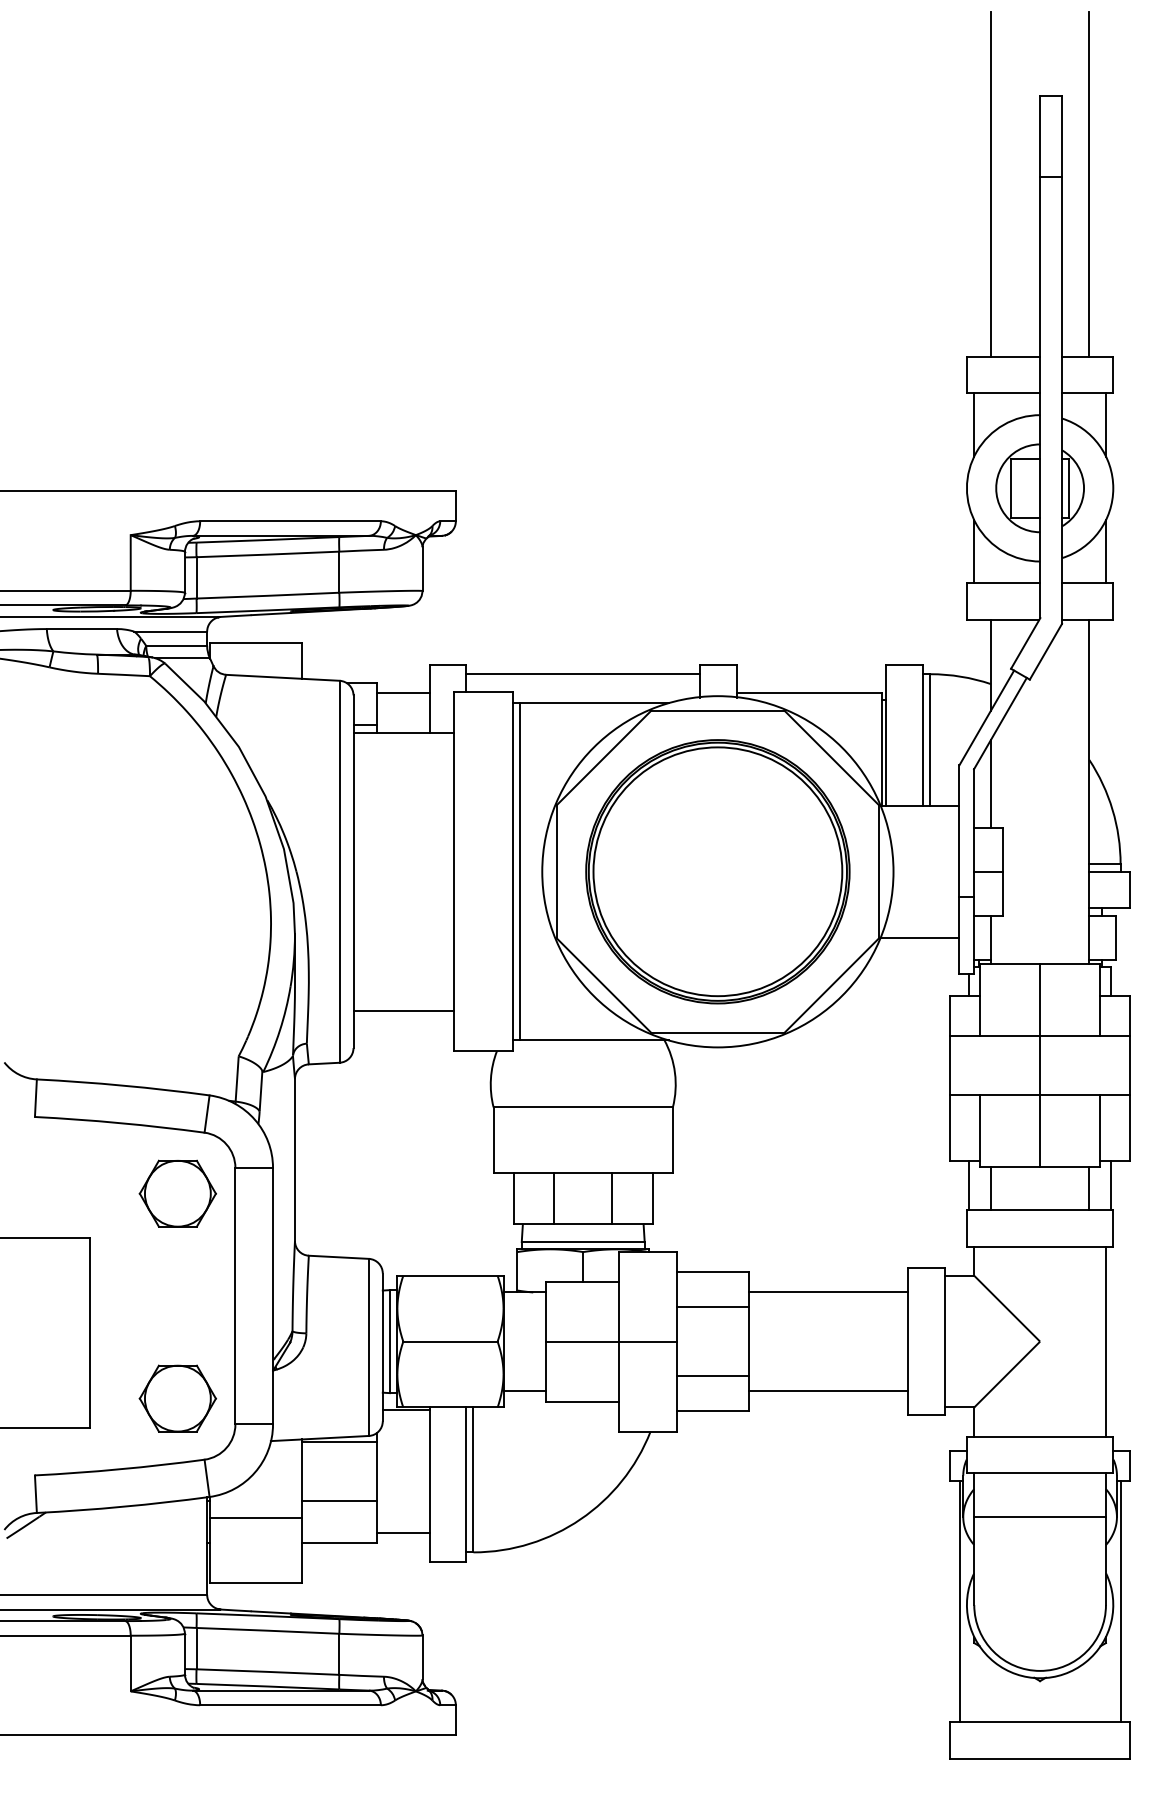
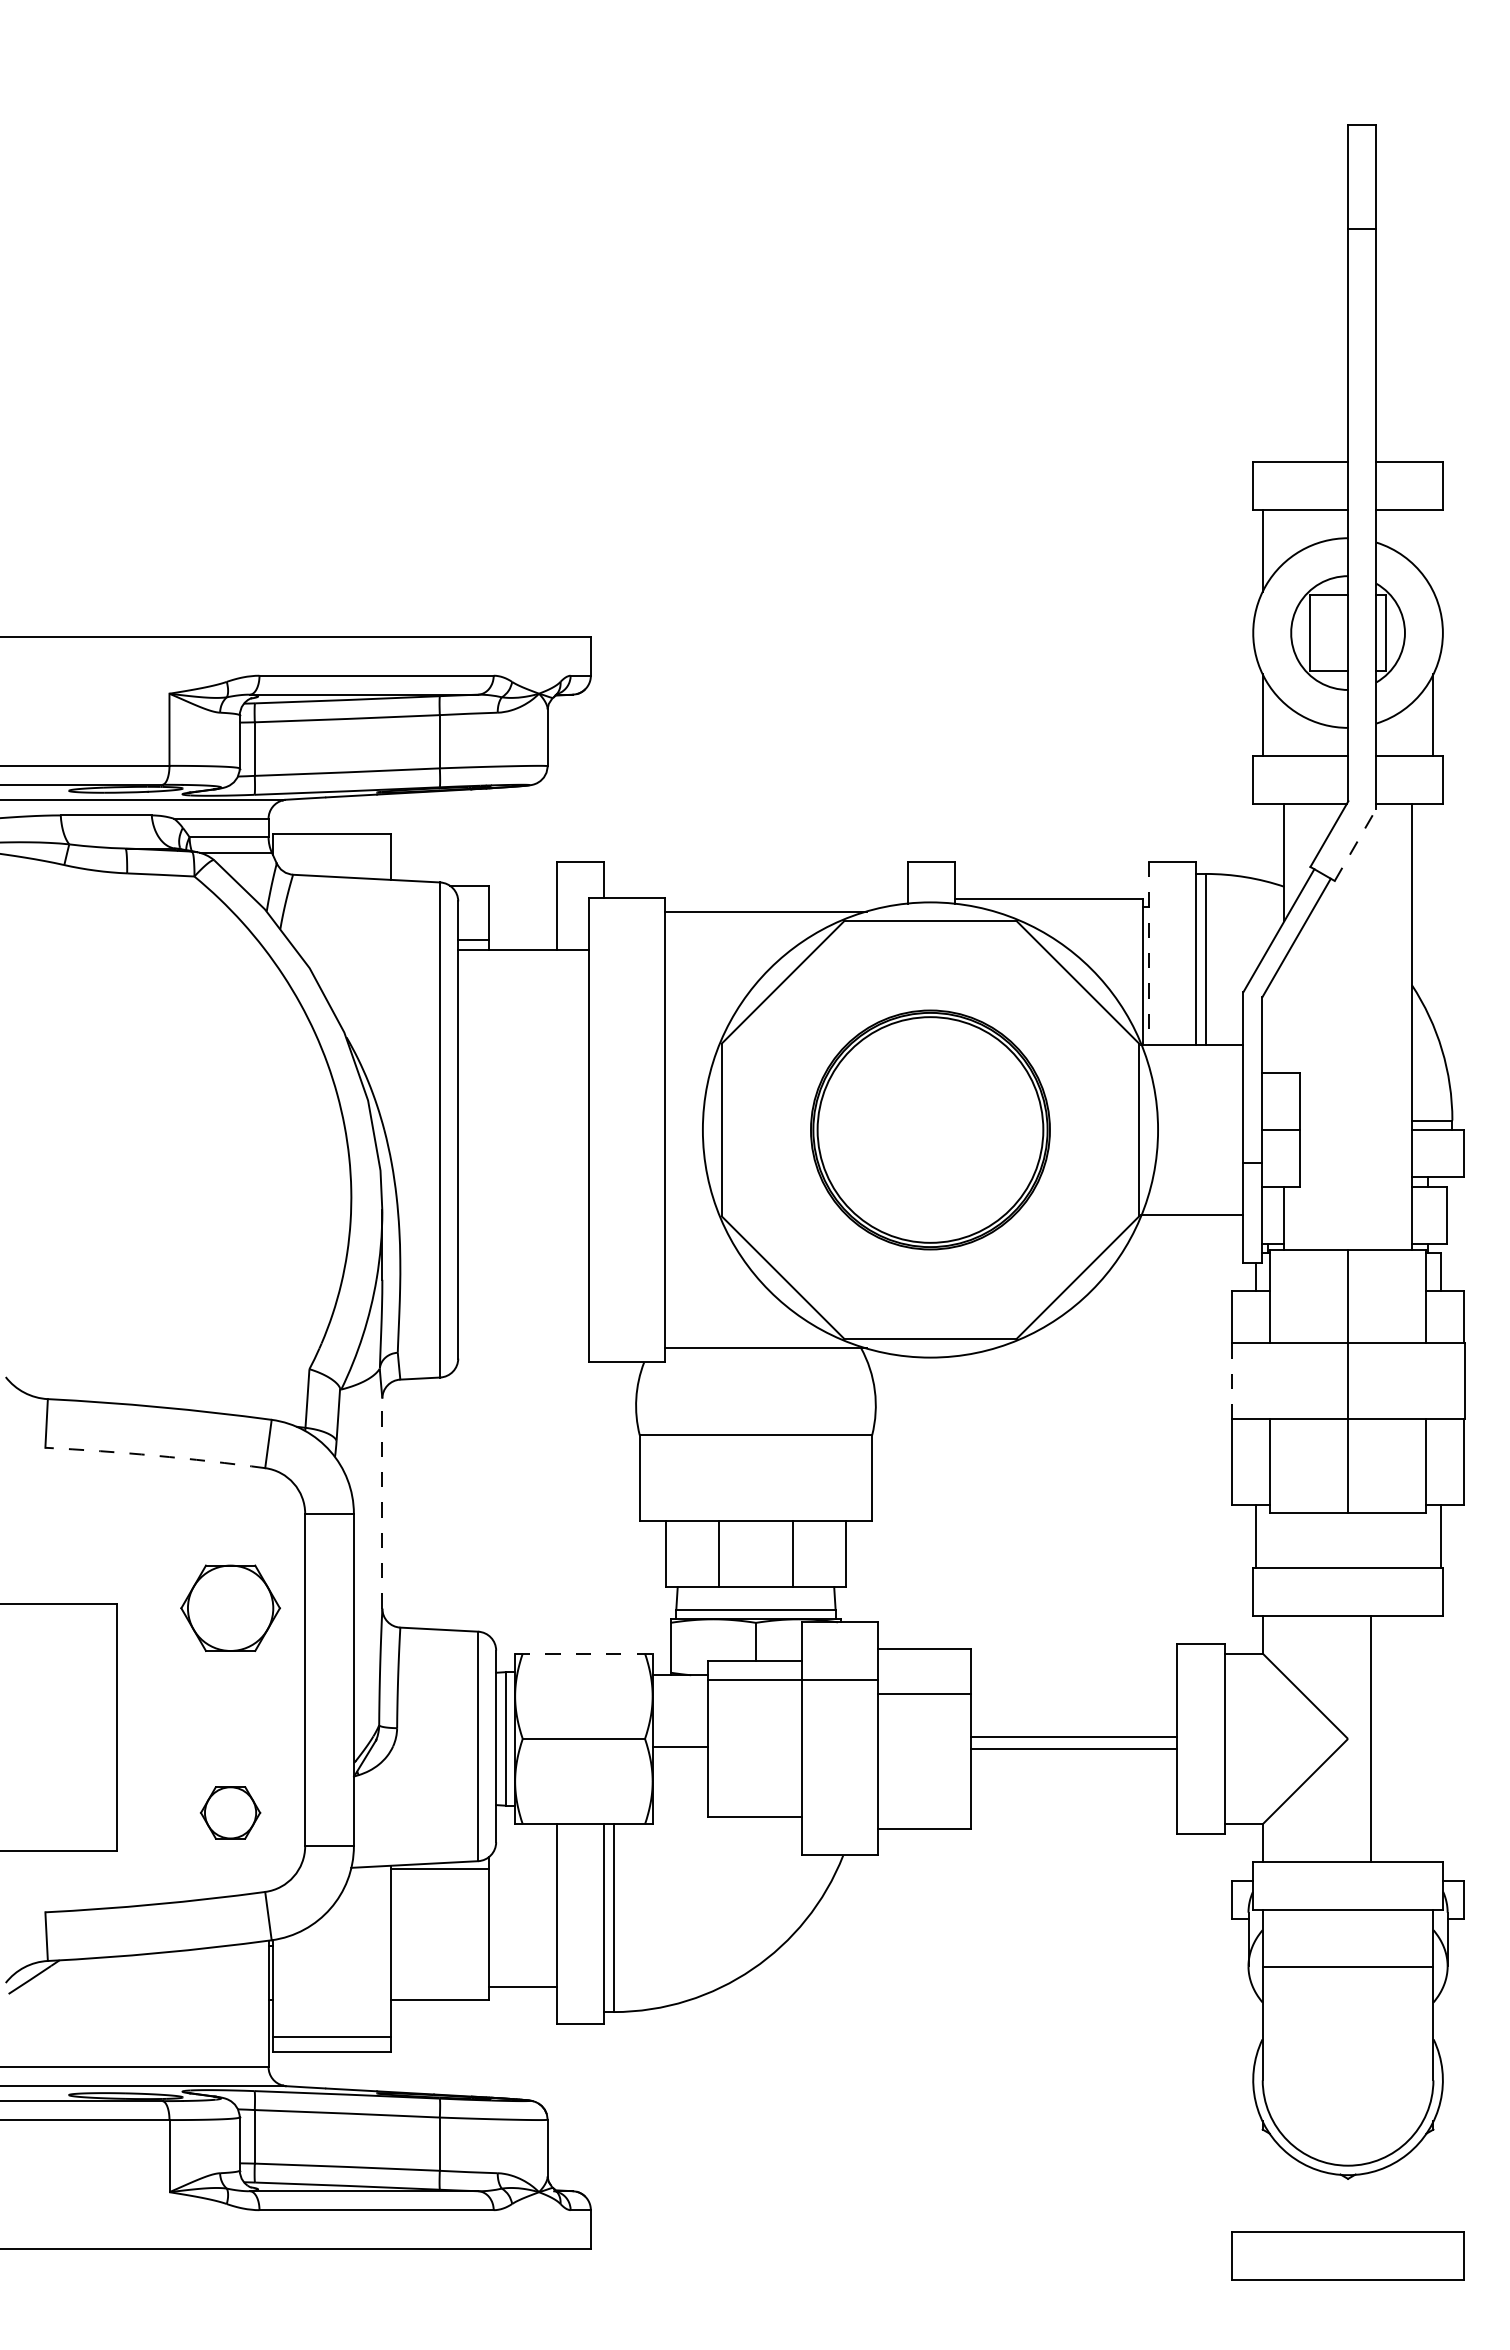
line: (991, 184) -> (1284, 239), removed
line: (1089, 184) -> (1411, 239), removed
line: (1106, 424) -> (1433, 550), removed
line: (1045, 651) -> (1355, 844), solid -> dashed
line: (582, 673) -> (755, 873), removed
line: (403, 693) -> (522, 898), removed
line: (886, 735) -> (1148, 953), solid -> dashed
line: (991, 784) -> (1284, 1016), removed
line: (520, 871) -> (674, 1129), removed
part: (717, 871) -> (930, 1129), size x0.7
line: (403, 1011) -> (523, 1310), removed
line: (950, 1065) -> (1231, 1381), solid -> dashed
arc: (119, 1122) -> (155, 1455), solid -> dashed
line: (295, 1159) -> (382, 1503), solid -> dashed
line: (991, 1188) -> (1284, 1540), removed
line: (1089, 1188) -> (1411, 1540), removed
part: (177, 1193) -> (230, 1607), moved
line: (450, 1275) -> (583, 1653), solid -> dashed
line: (829, 1292) -> (1074, 1737), moved
line: (611, 1341) -> (792, 1679), moved
line: (1106, 1341) -> (1371, 1738), moved
line: (713, 1376) -> (924, 1783), removed
line: (525, 1390) -> (680, 1746), moved
line: (829, 1390) -> (1074, 1748), moved
part: (177, 1398) -> (230, 1812), size x0.6
line: (406, 1410) -> (526, 1828), removed
line: (339, 1501) -> (439, 1946), removed
line: (255, 1517) -> (331, 2036), moved
line: (959, 1601) -> (1243, 2075), removed
line: (1120, 1601) -> (1452, 2075), removed

